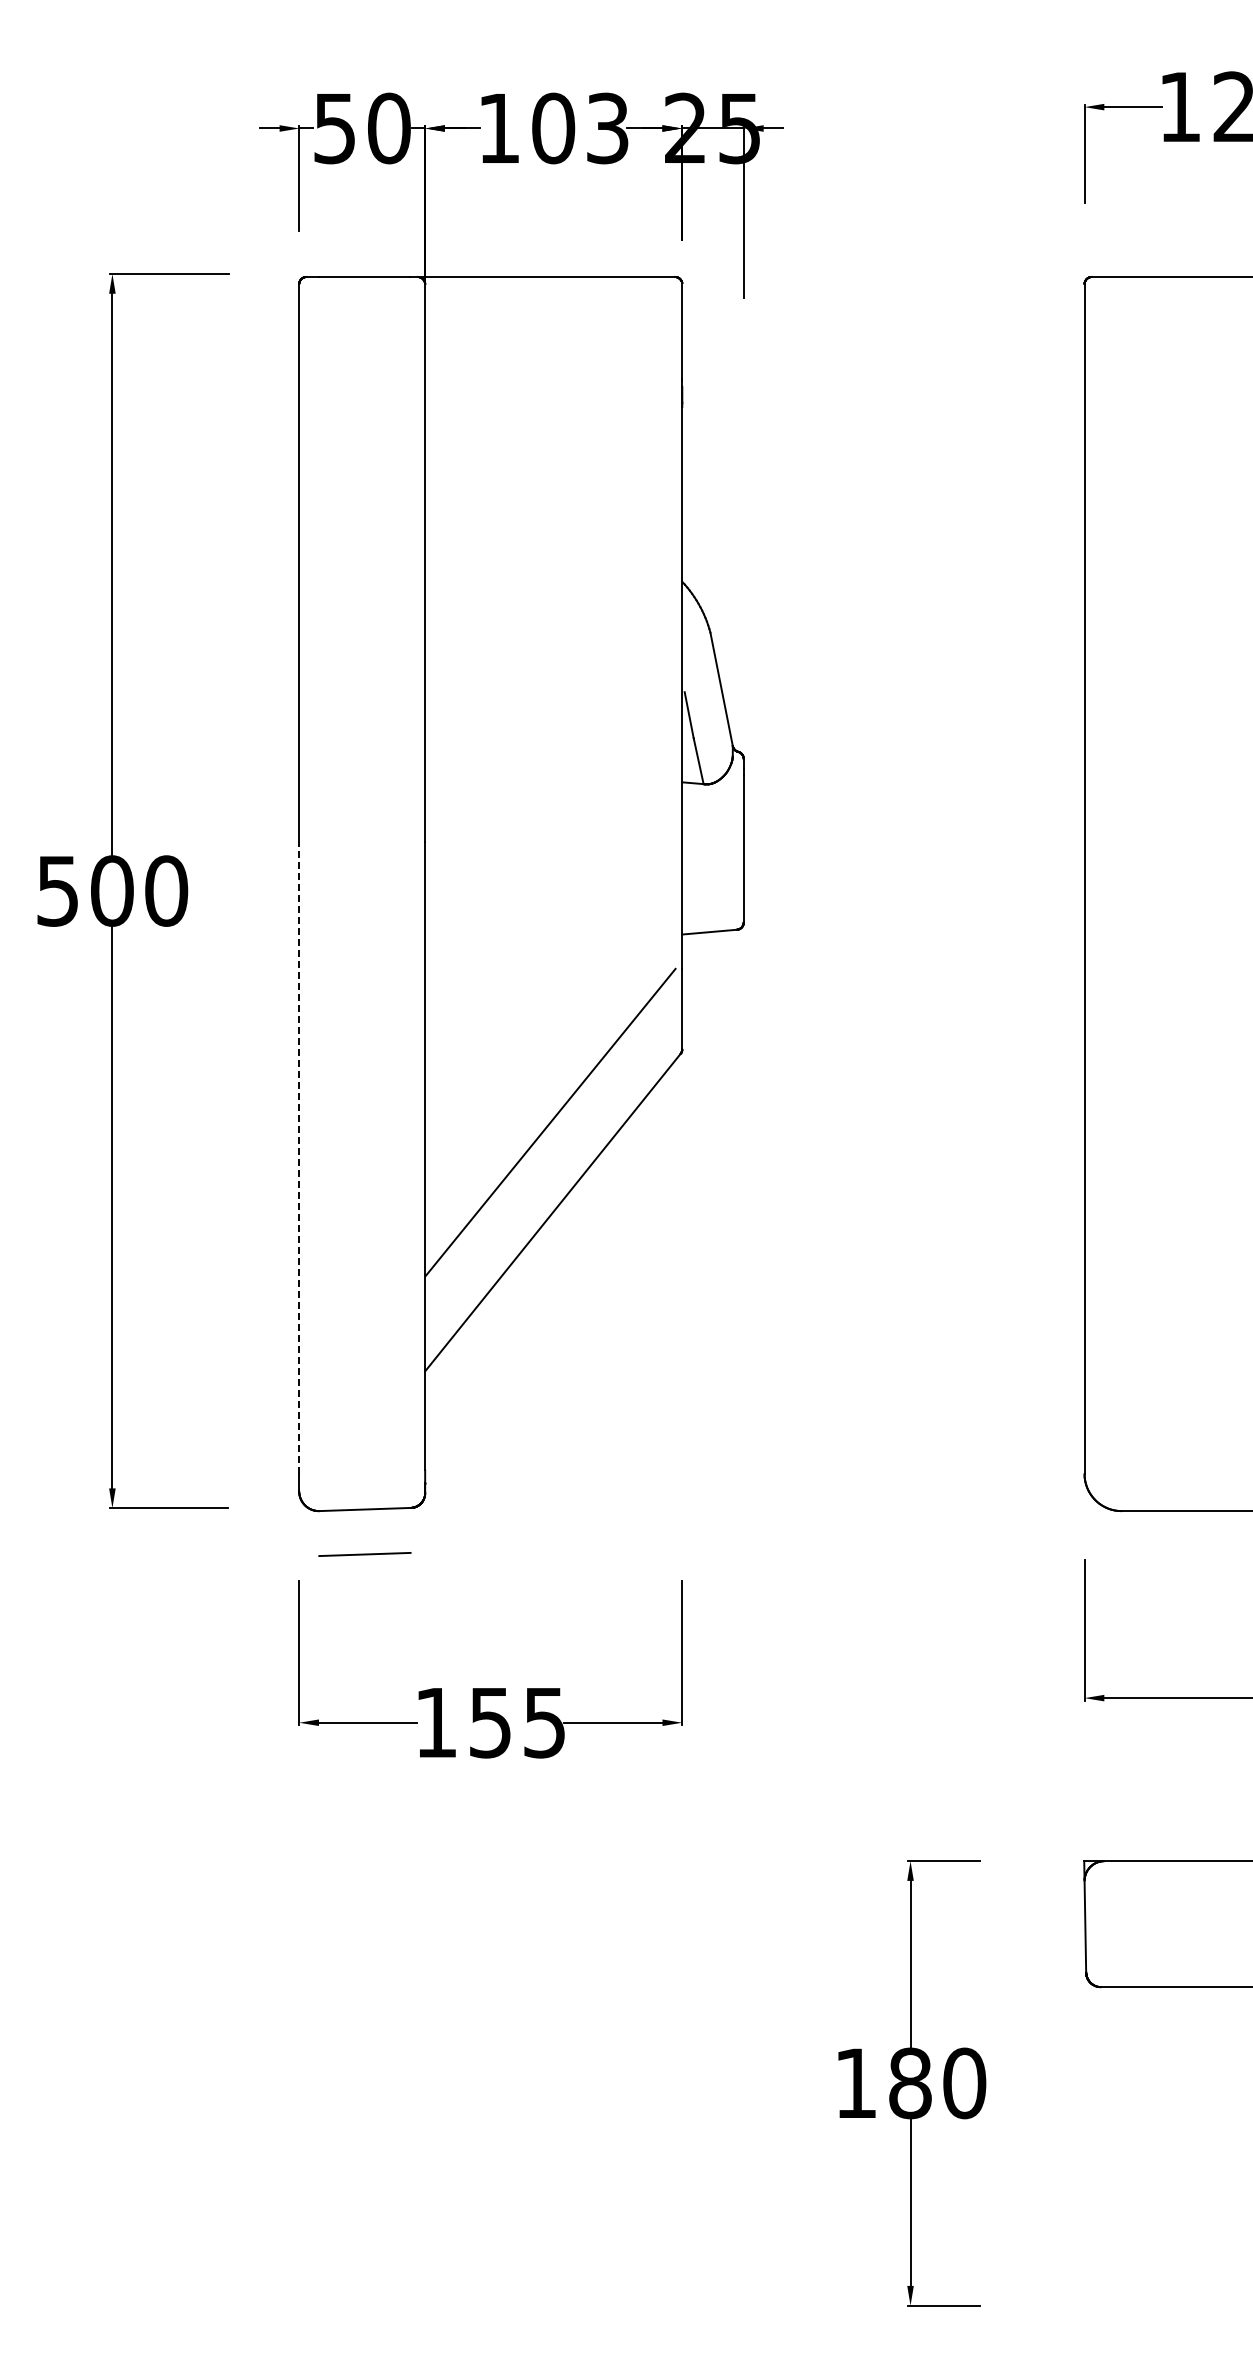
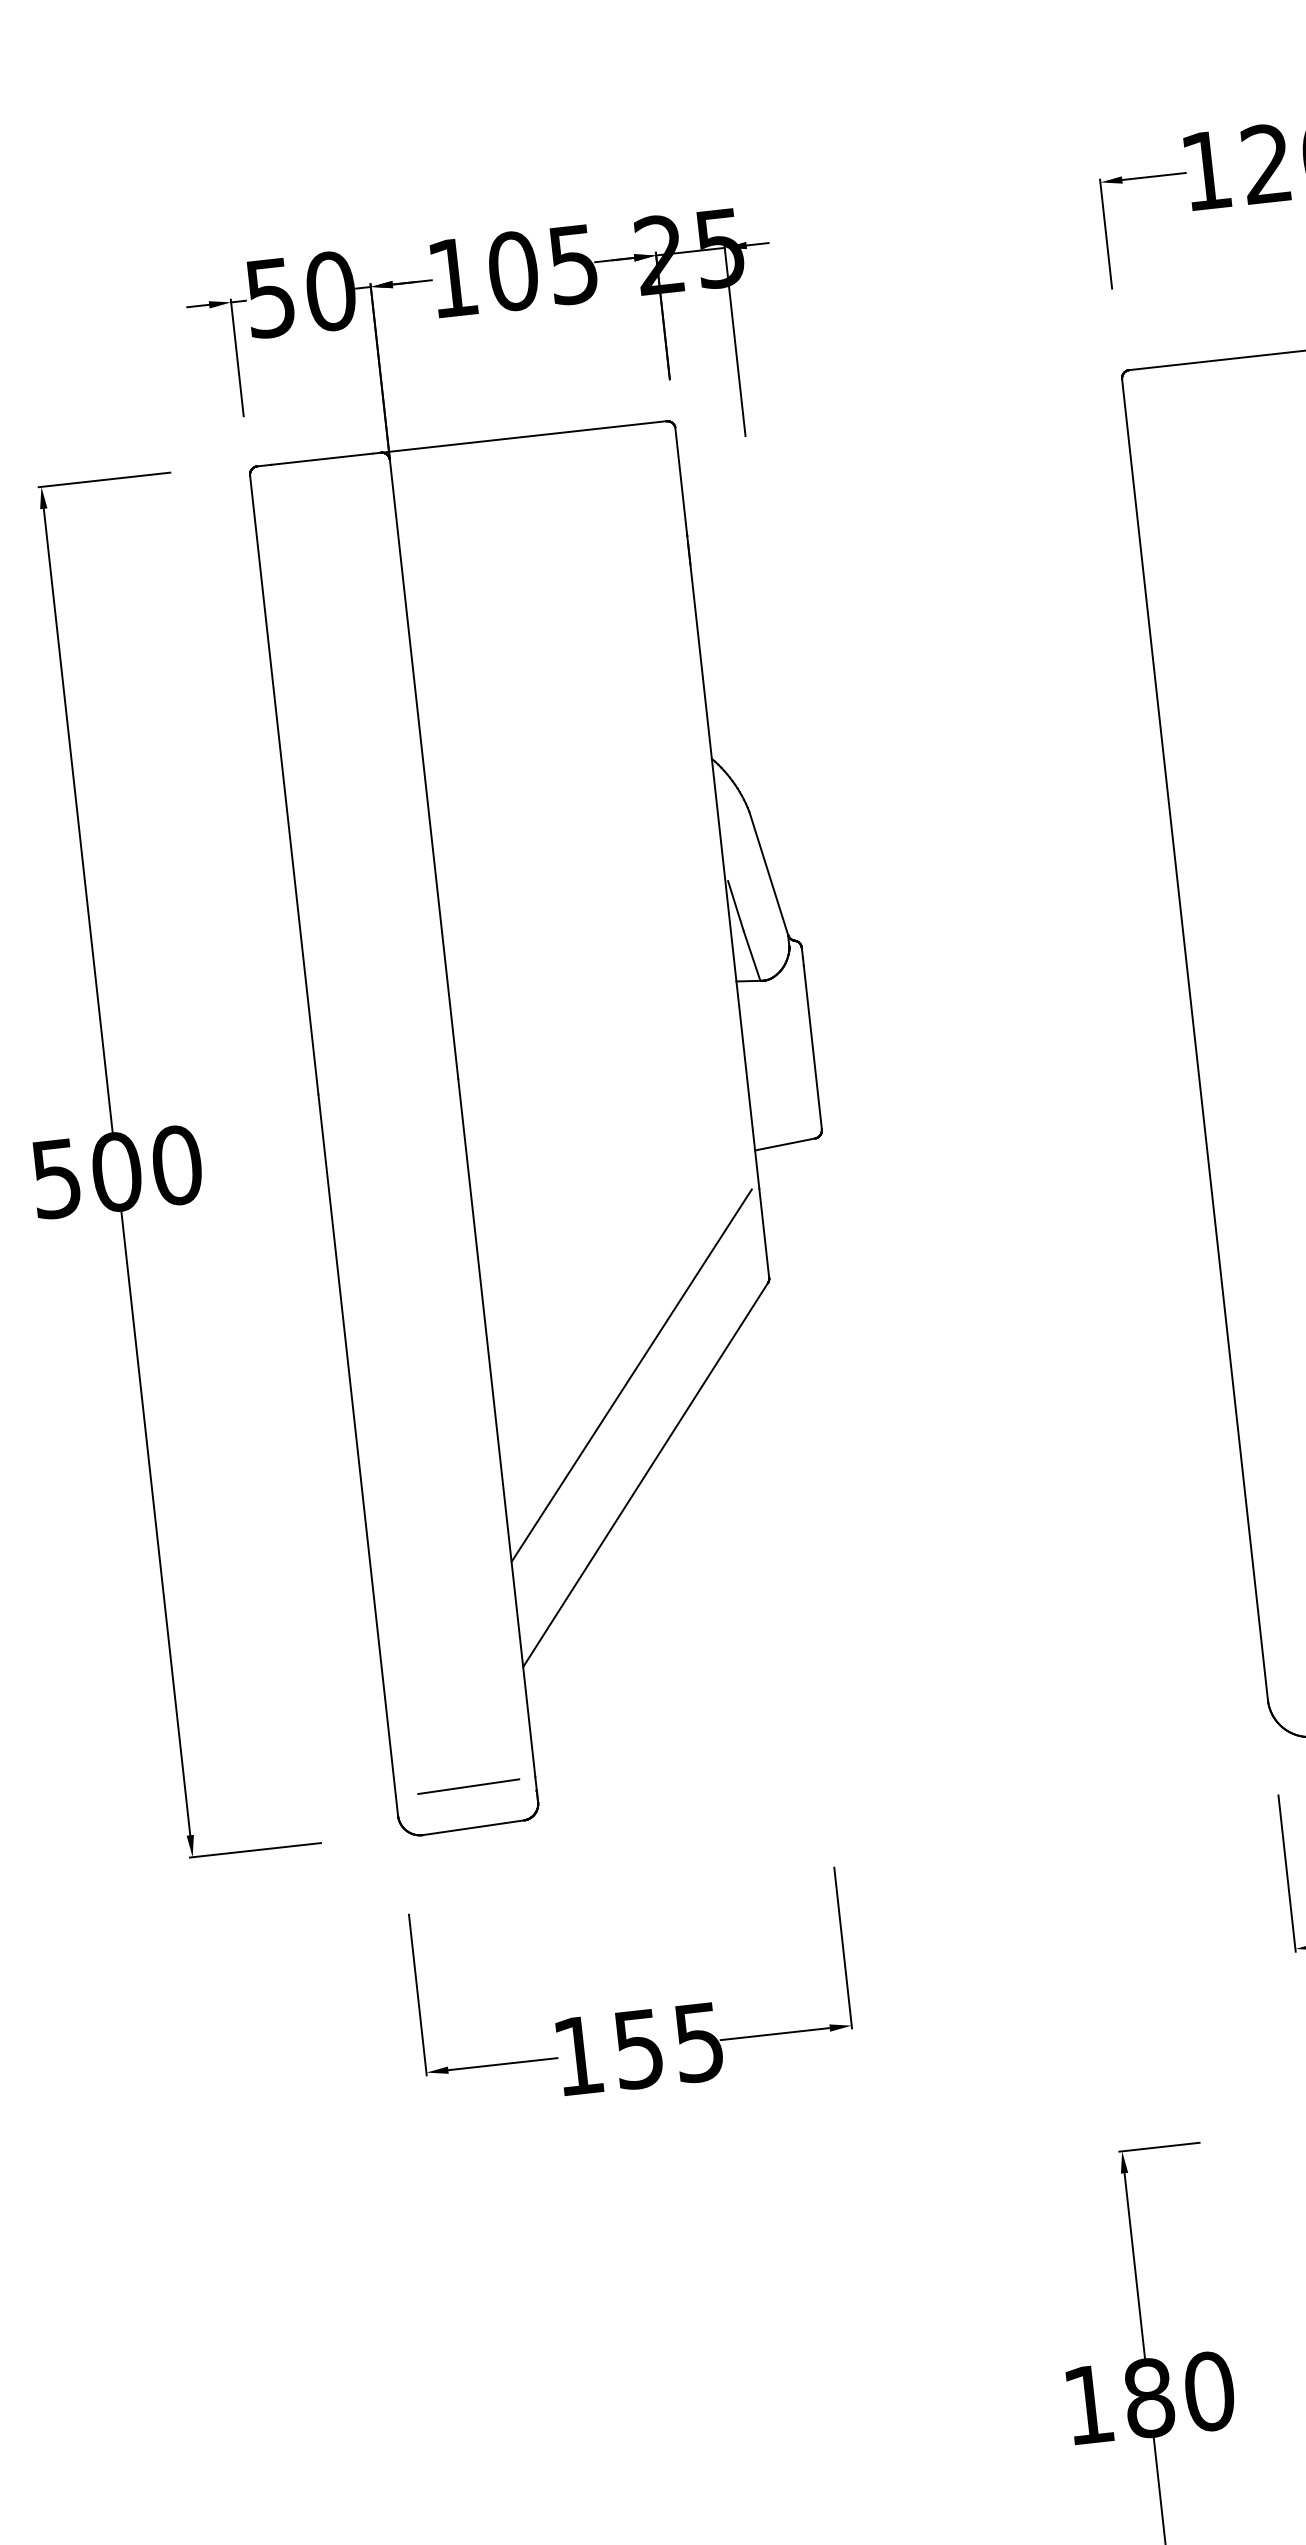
text: (607, 127) -> (573, 263), 103 -> 105
line: (299, 1157) -> (357, 1444), dashed -> solid
line: (364, 1554) -> (468, 1786), moved

